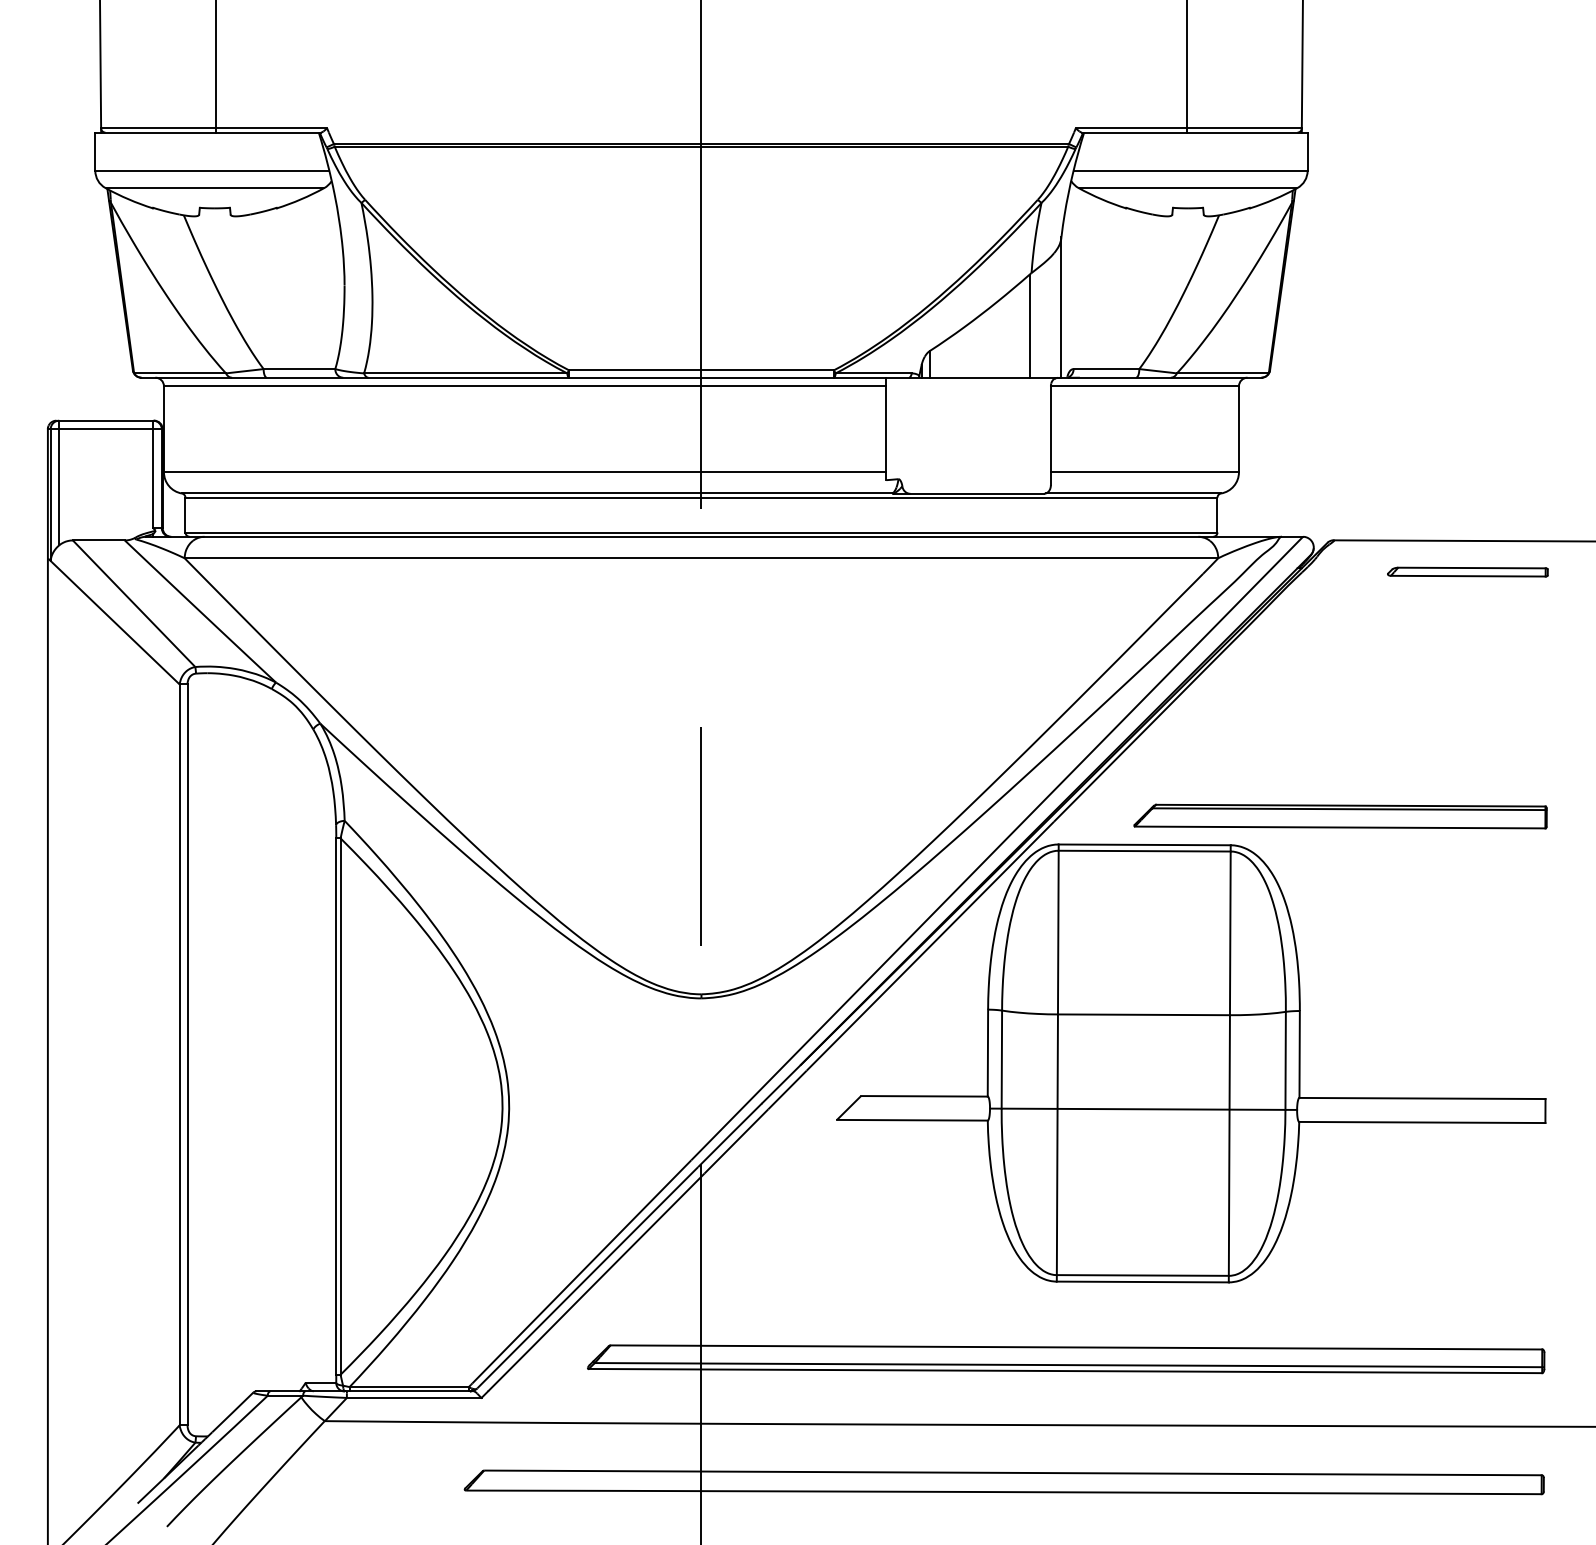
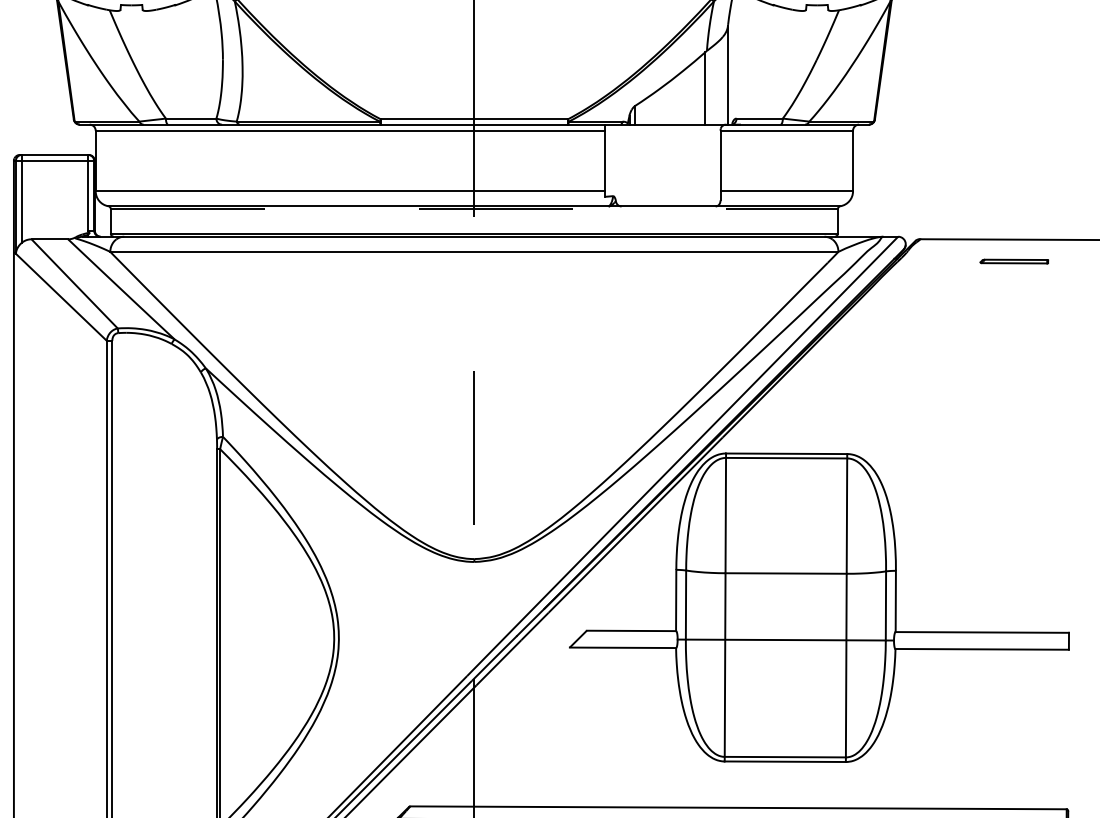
line: (701, 497) -> (474, 209), solid -> dashed
part: (1467, 571) -> (1014, 261), size x0.6
part: (1340, 816) -> (924, 433), removed

